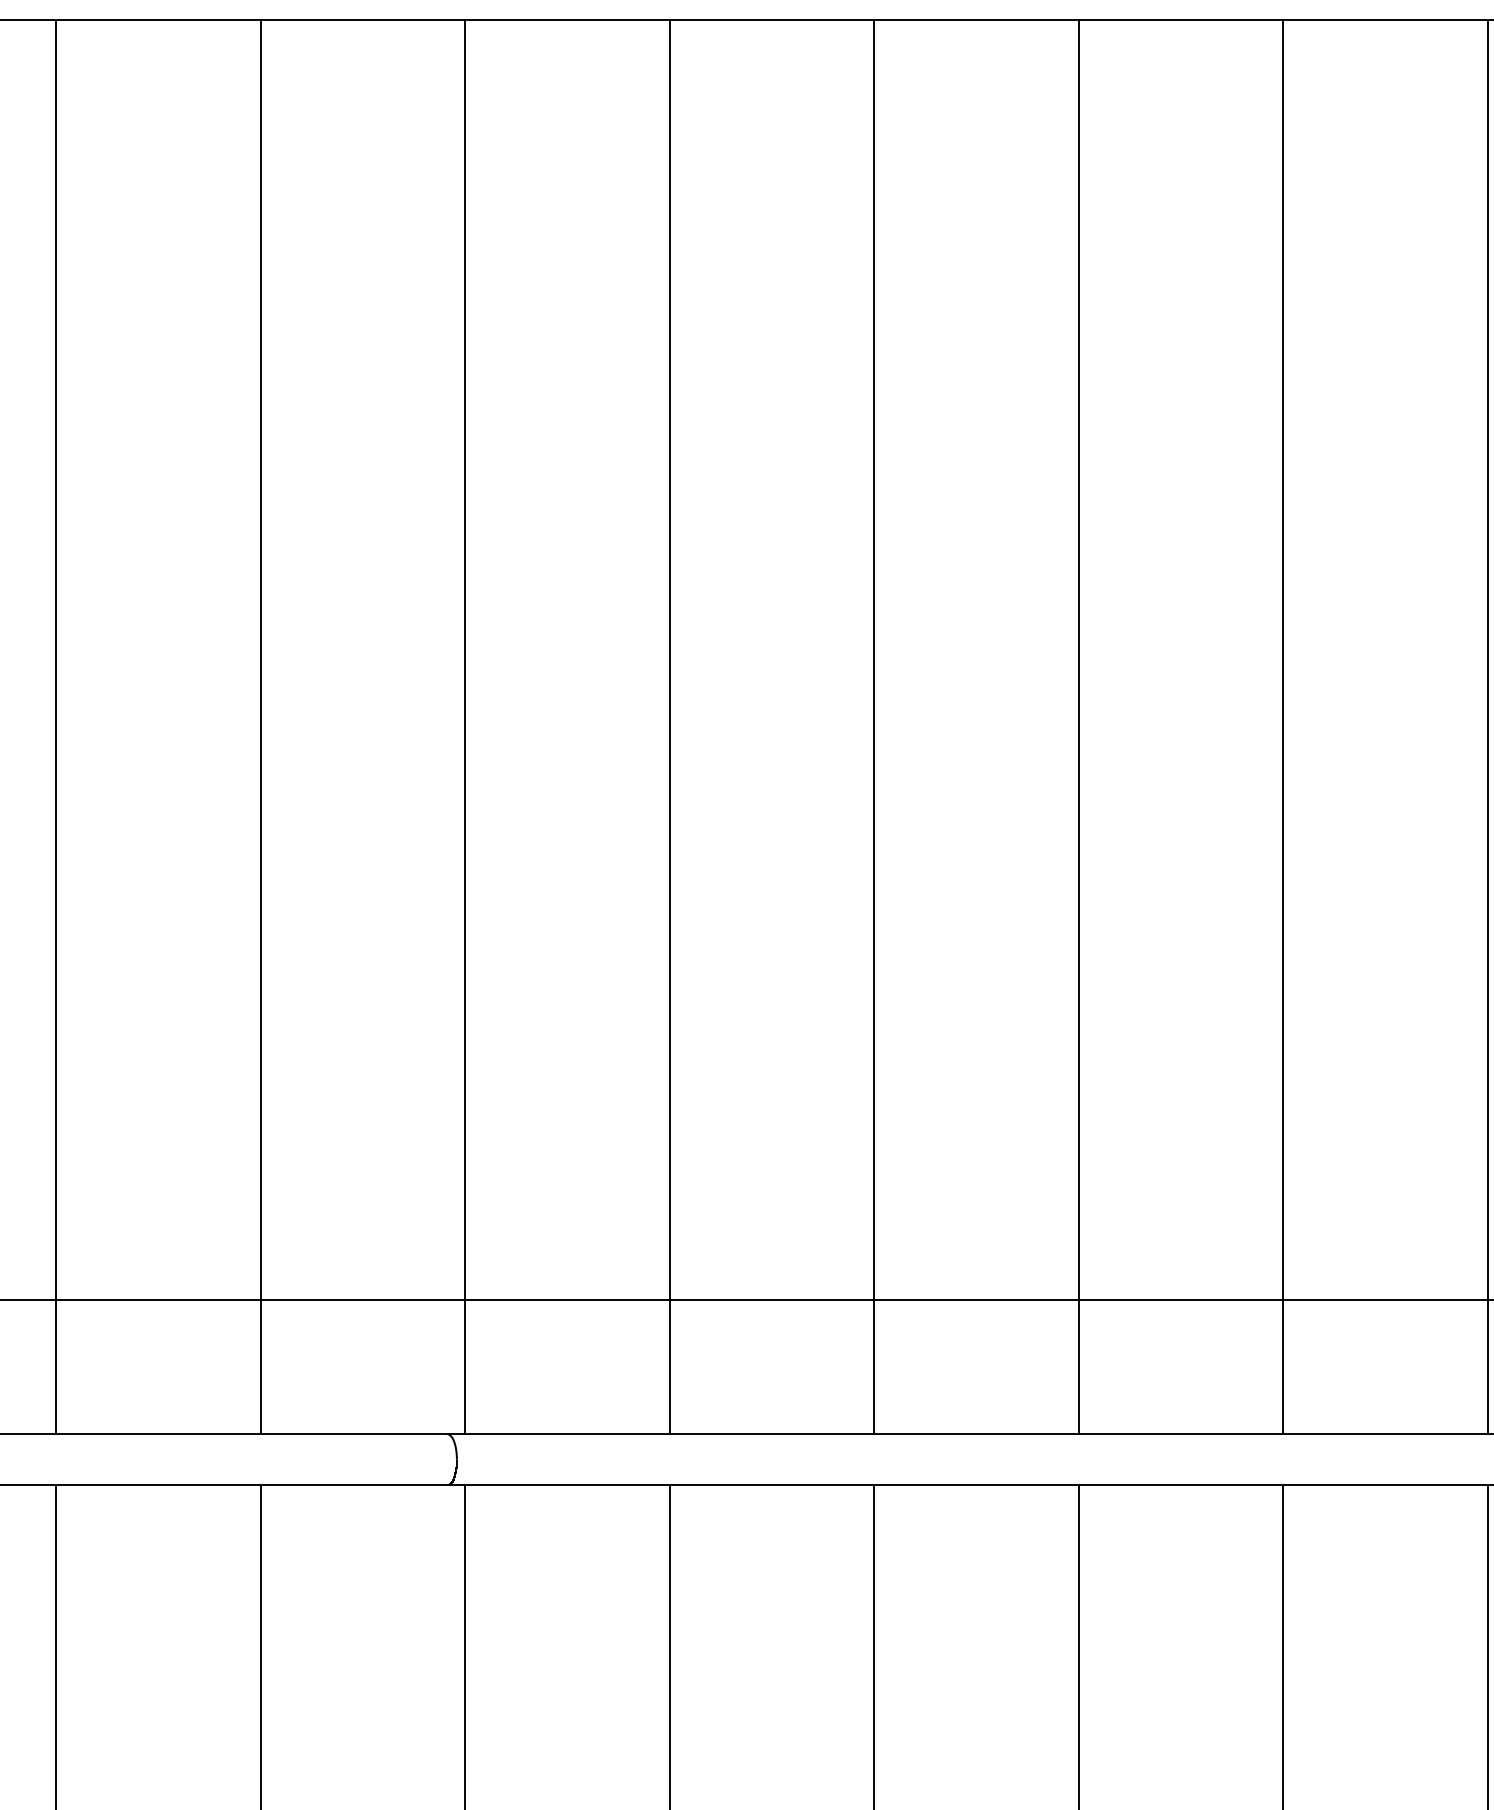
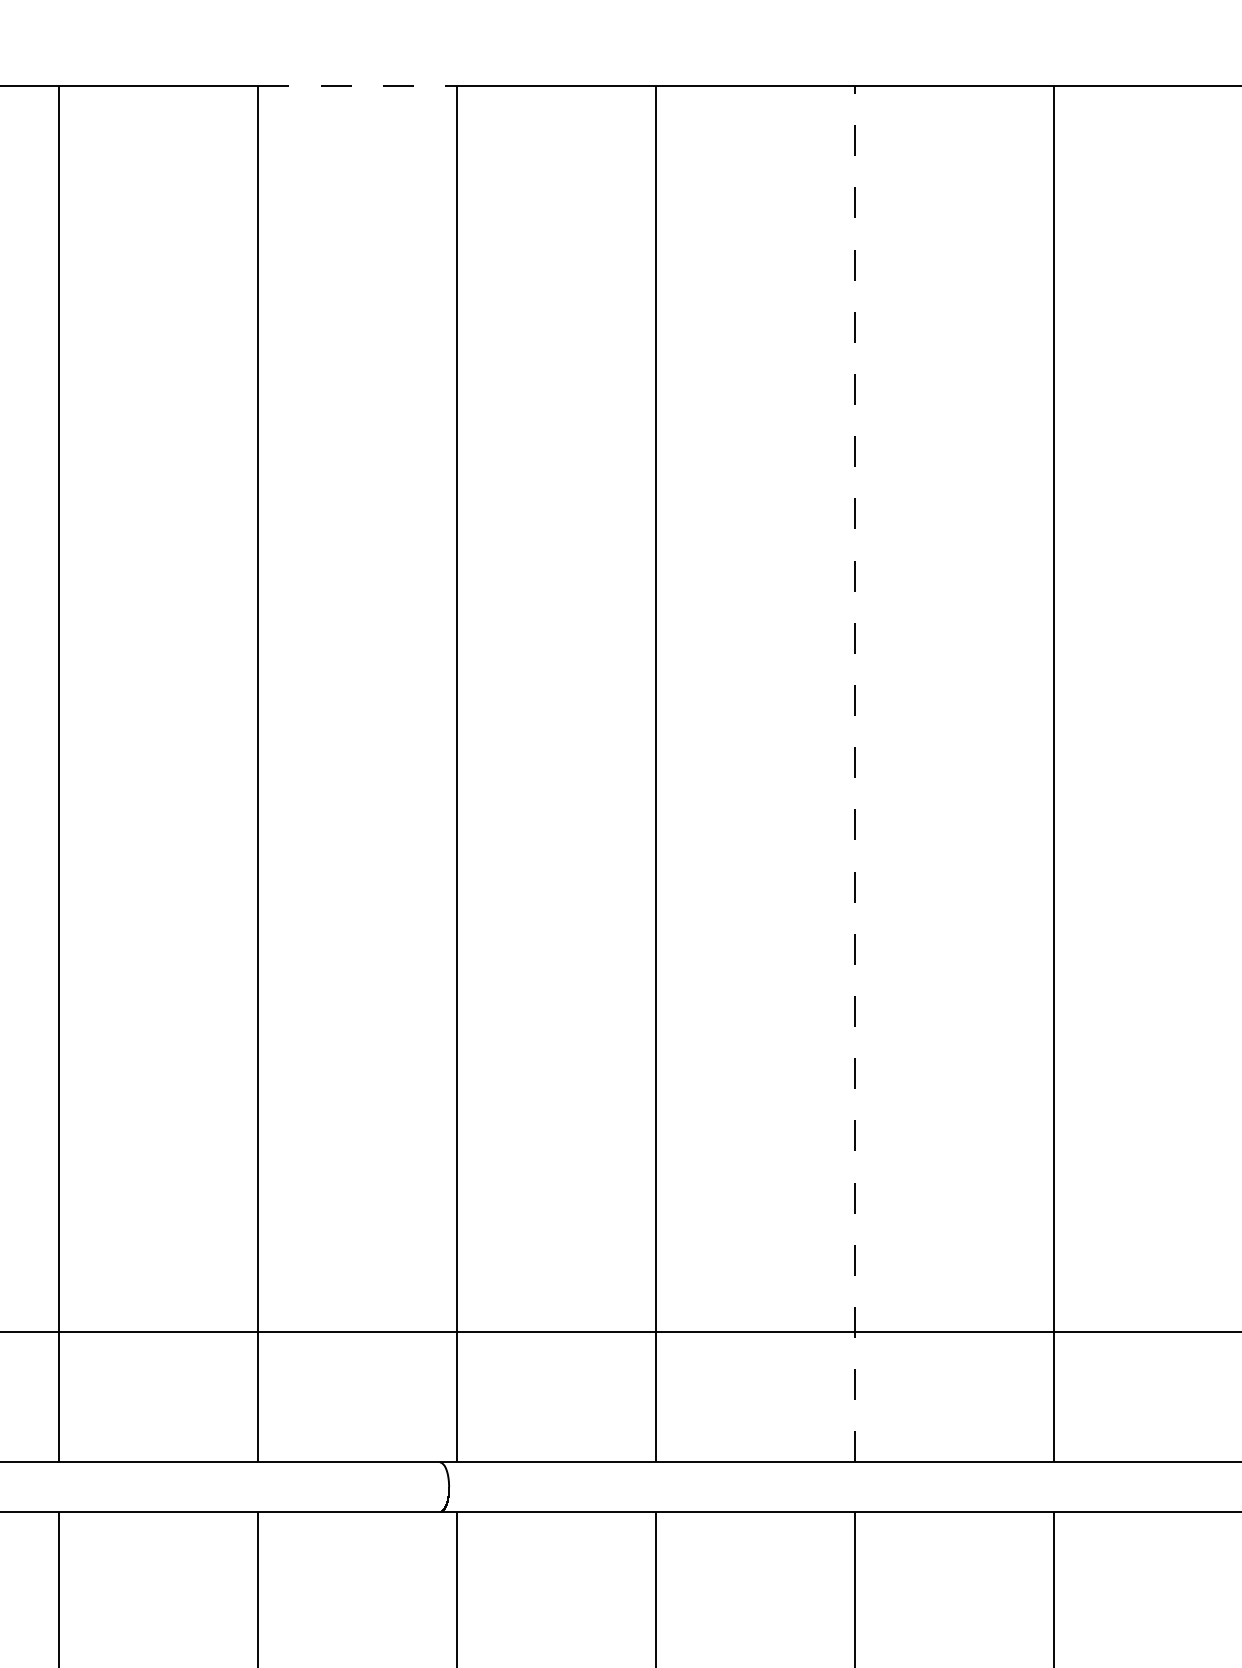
line: (363, 19) -> (358, 85), solid -> dashed
line: (874, 726) -> (855, 773), solid -> dashed

